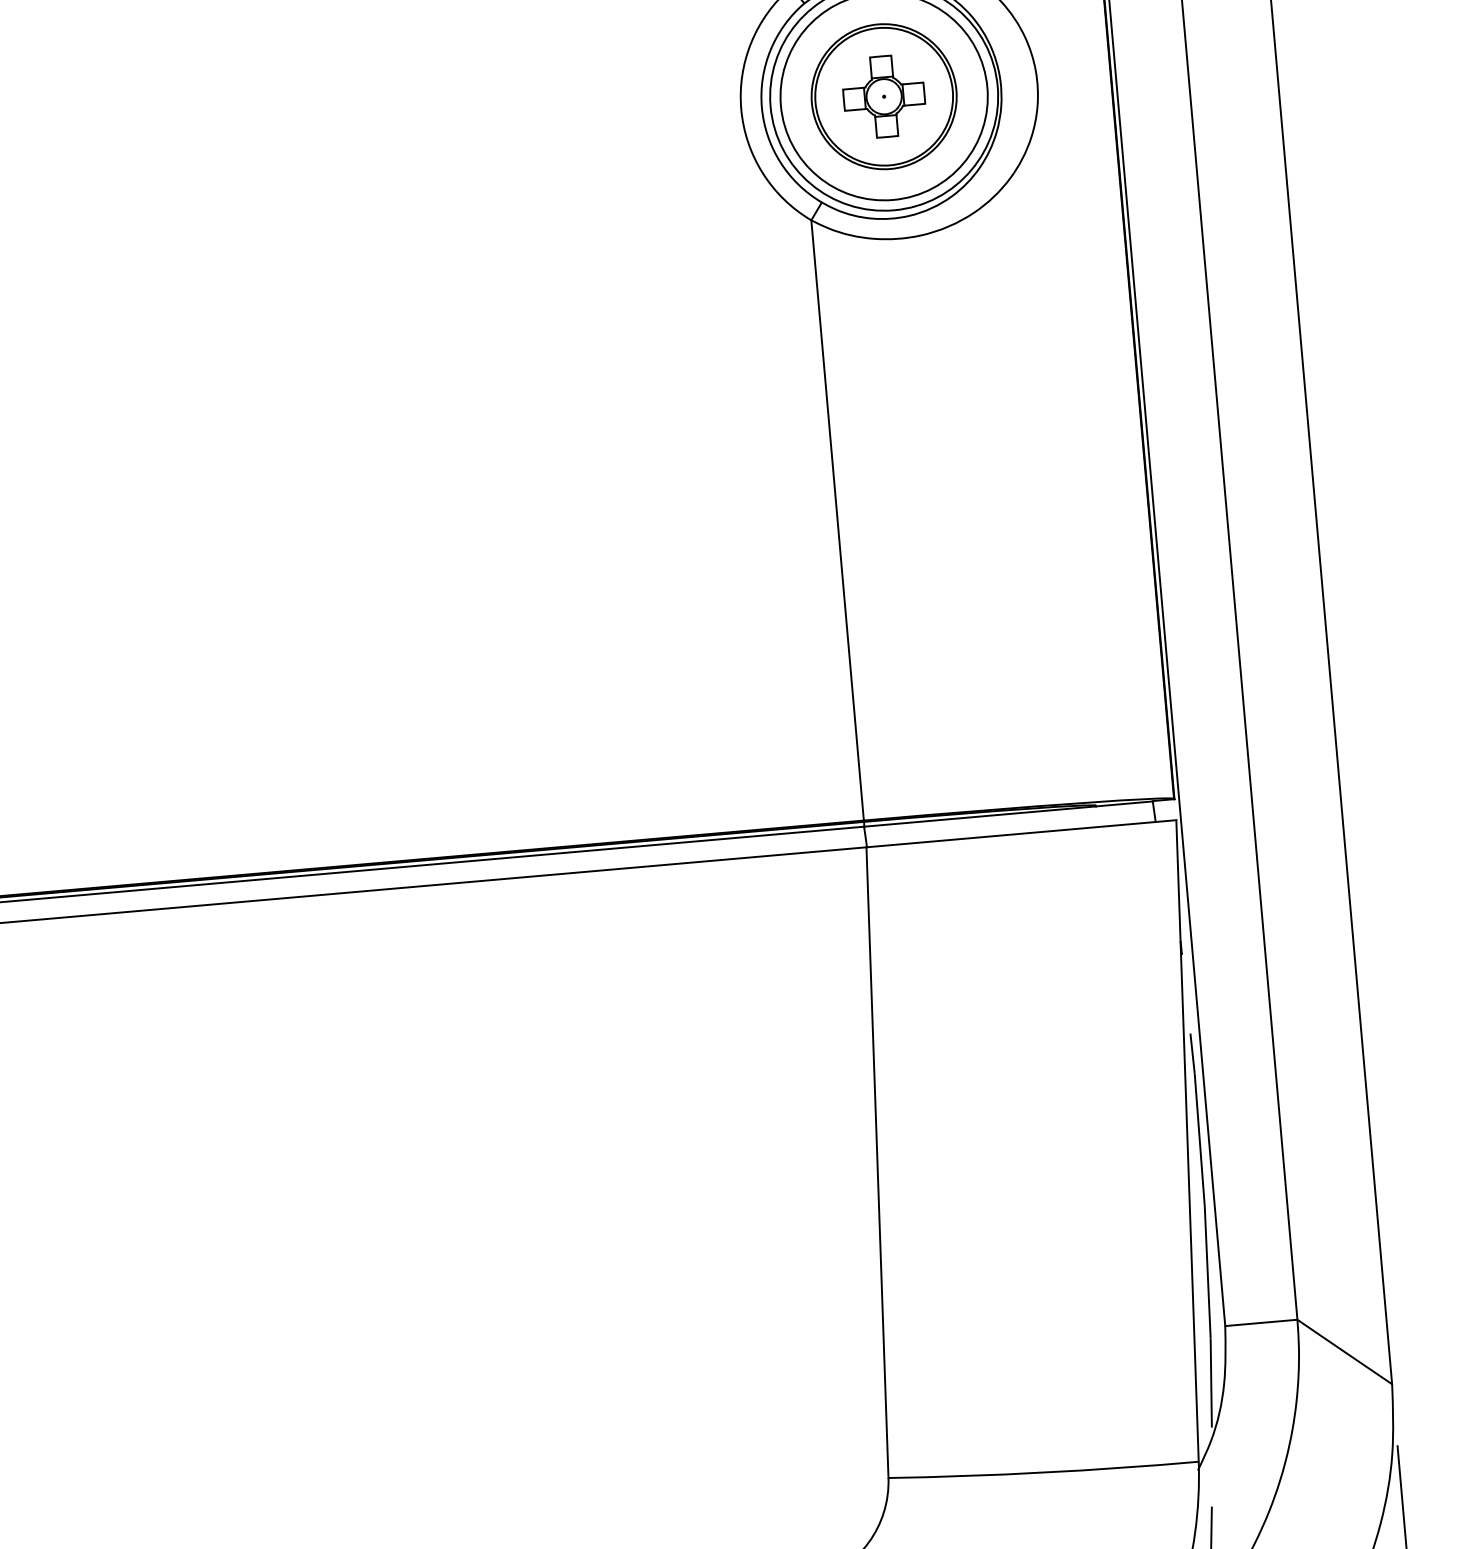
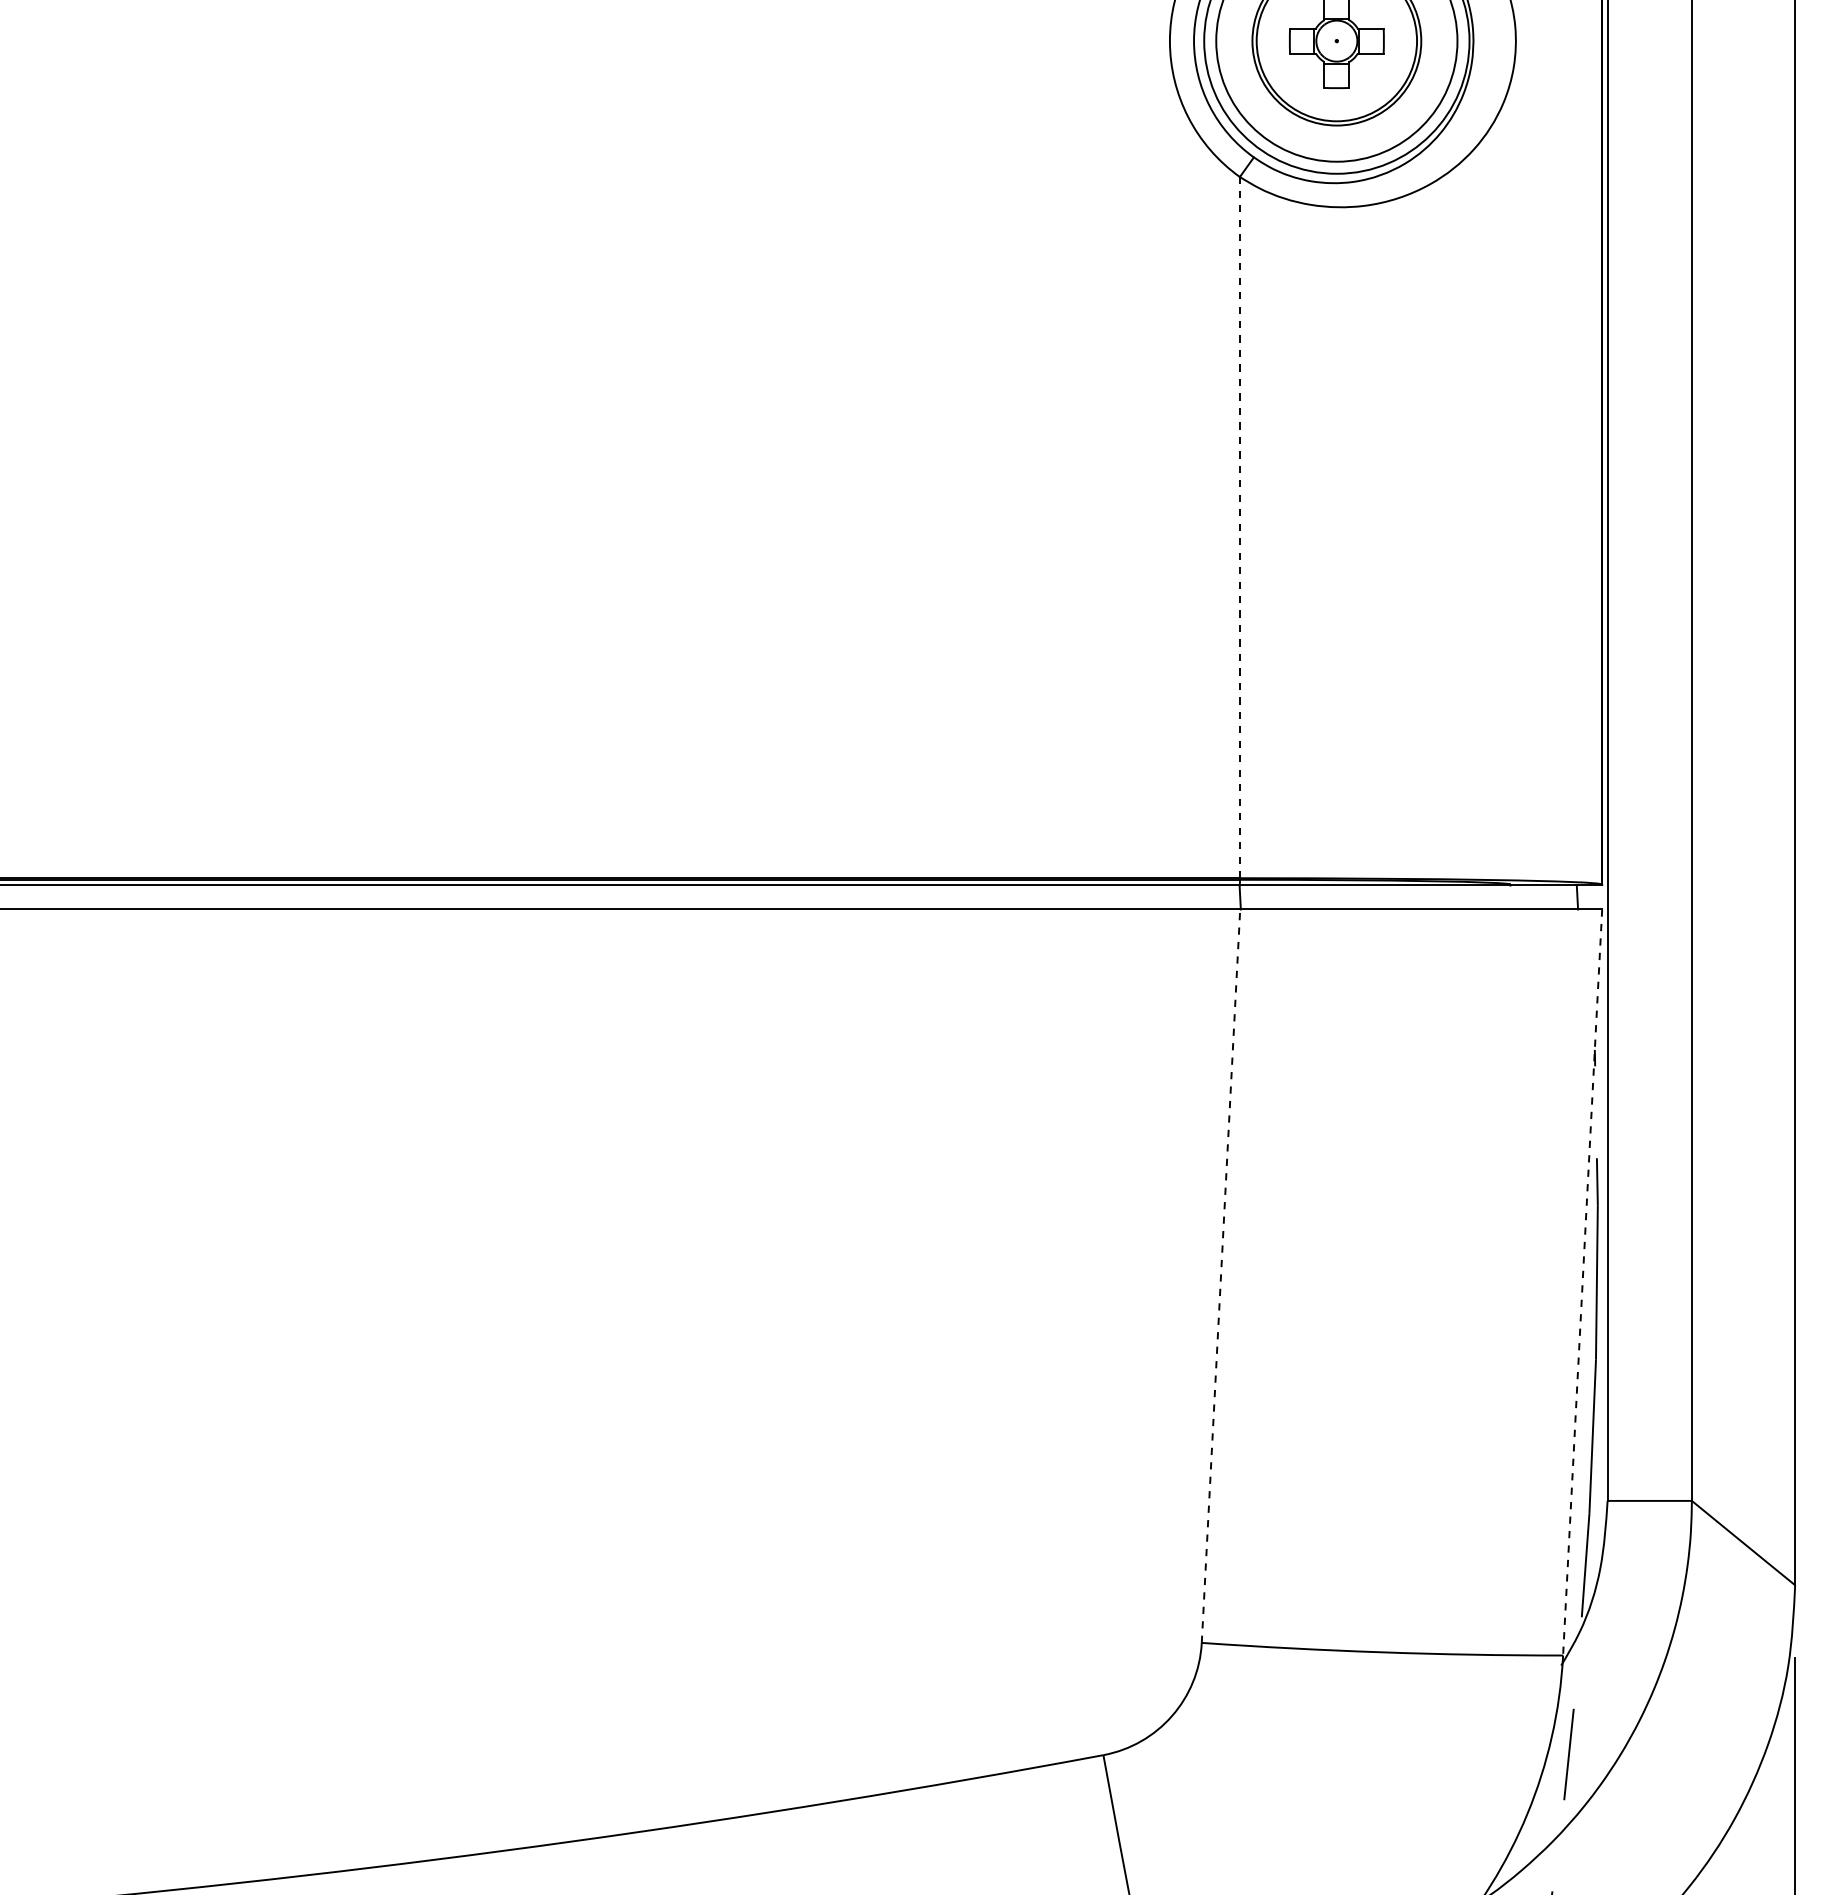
line: (837, 520) -> (1239, 527), solid -> dashed
line: (1187, 1140) -> (1582, 1282), solid -> dashed
line: (877, 1162) -> (1221, 1275), solid -> dashed

